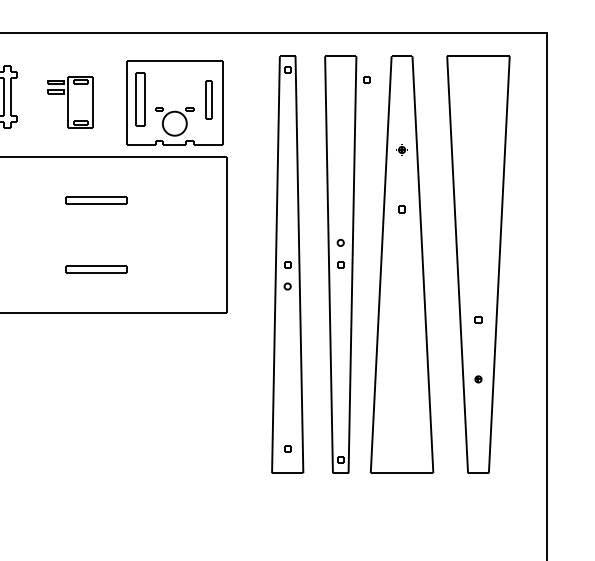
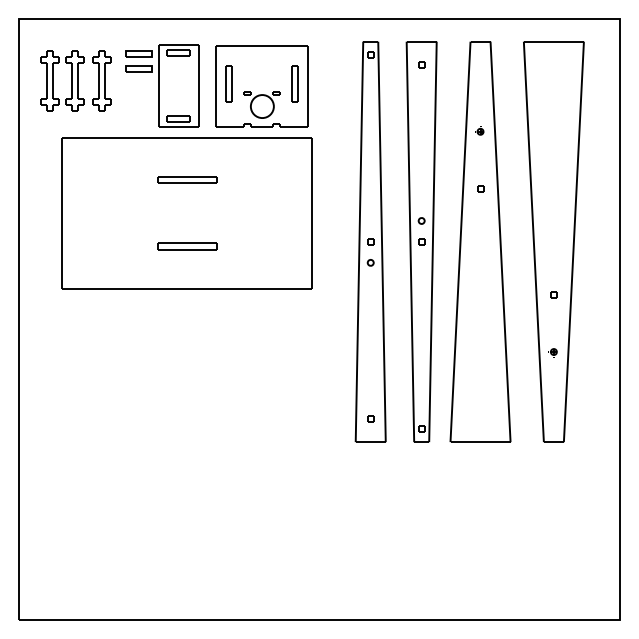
part: (366, 79) -> (421, 64), moved
part: (139, 99) -> (228, 83), size x0.71
part: (70, 101) -> (162, 85), size x1.67

